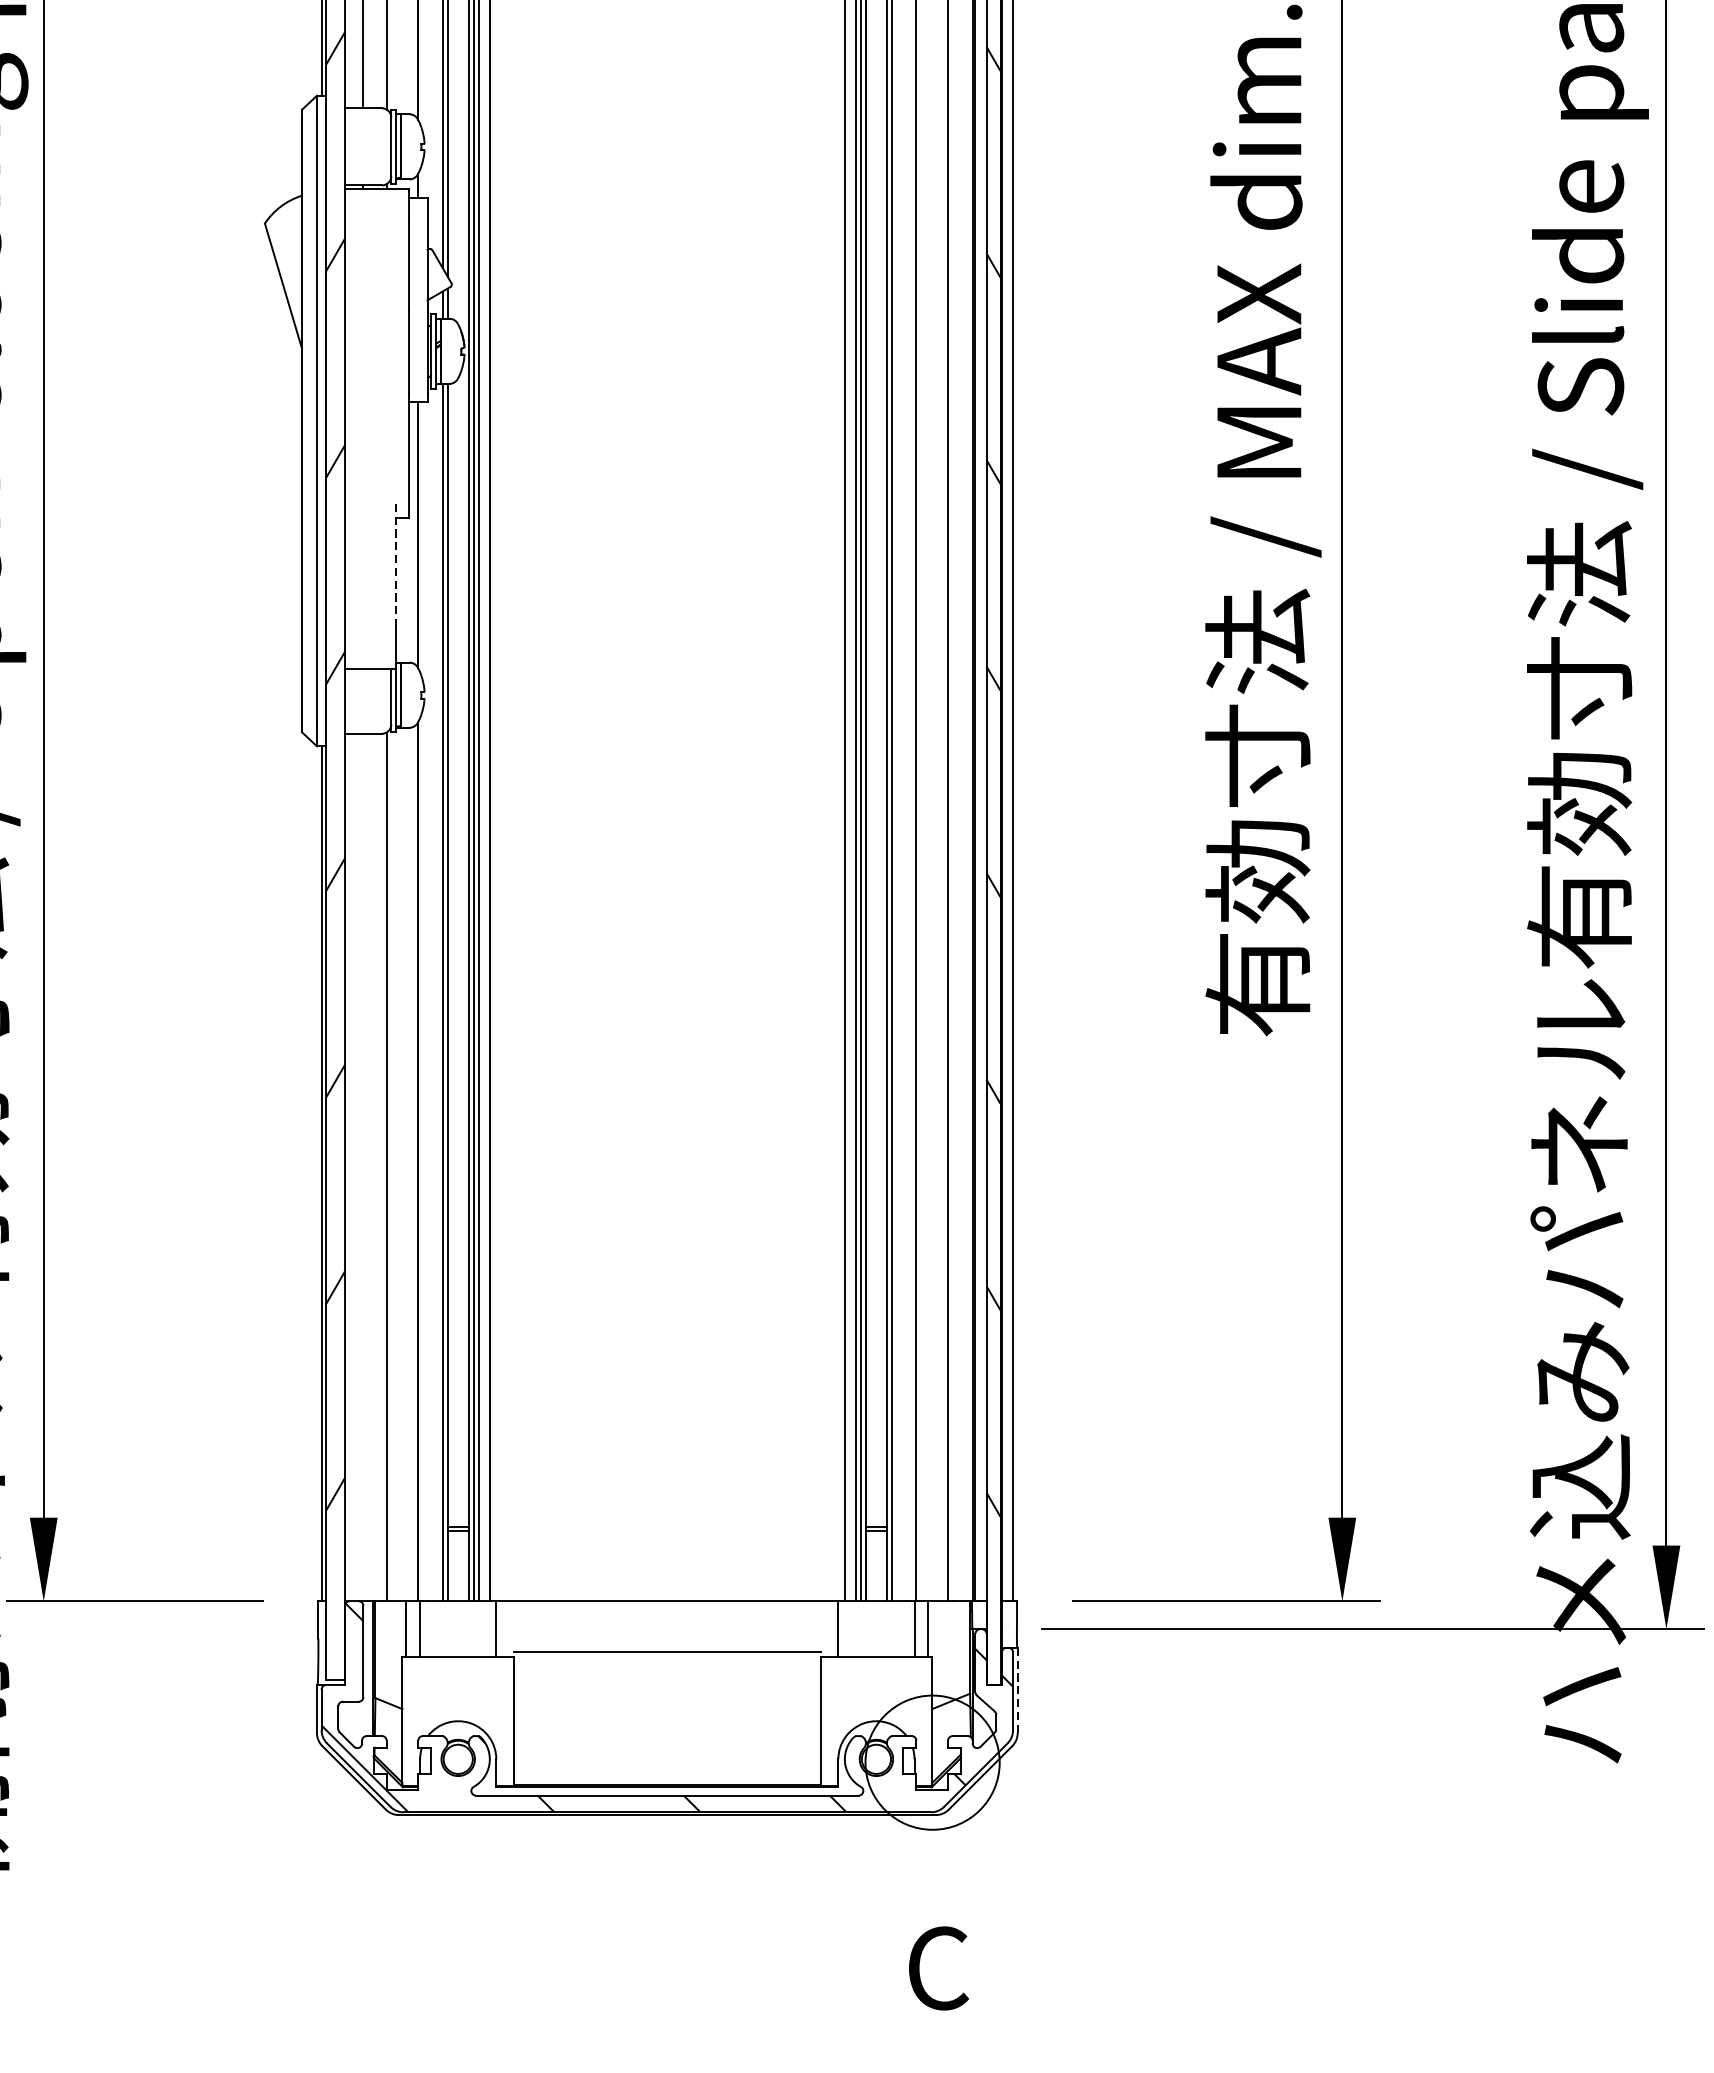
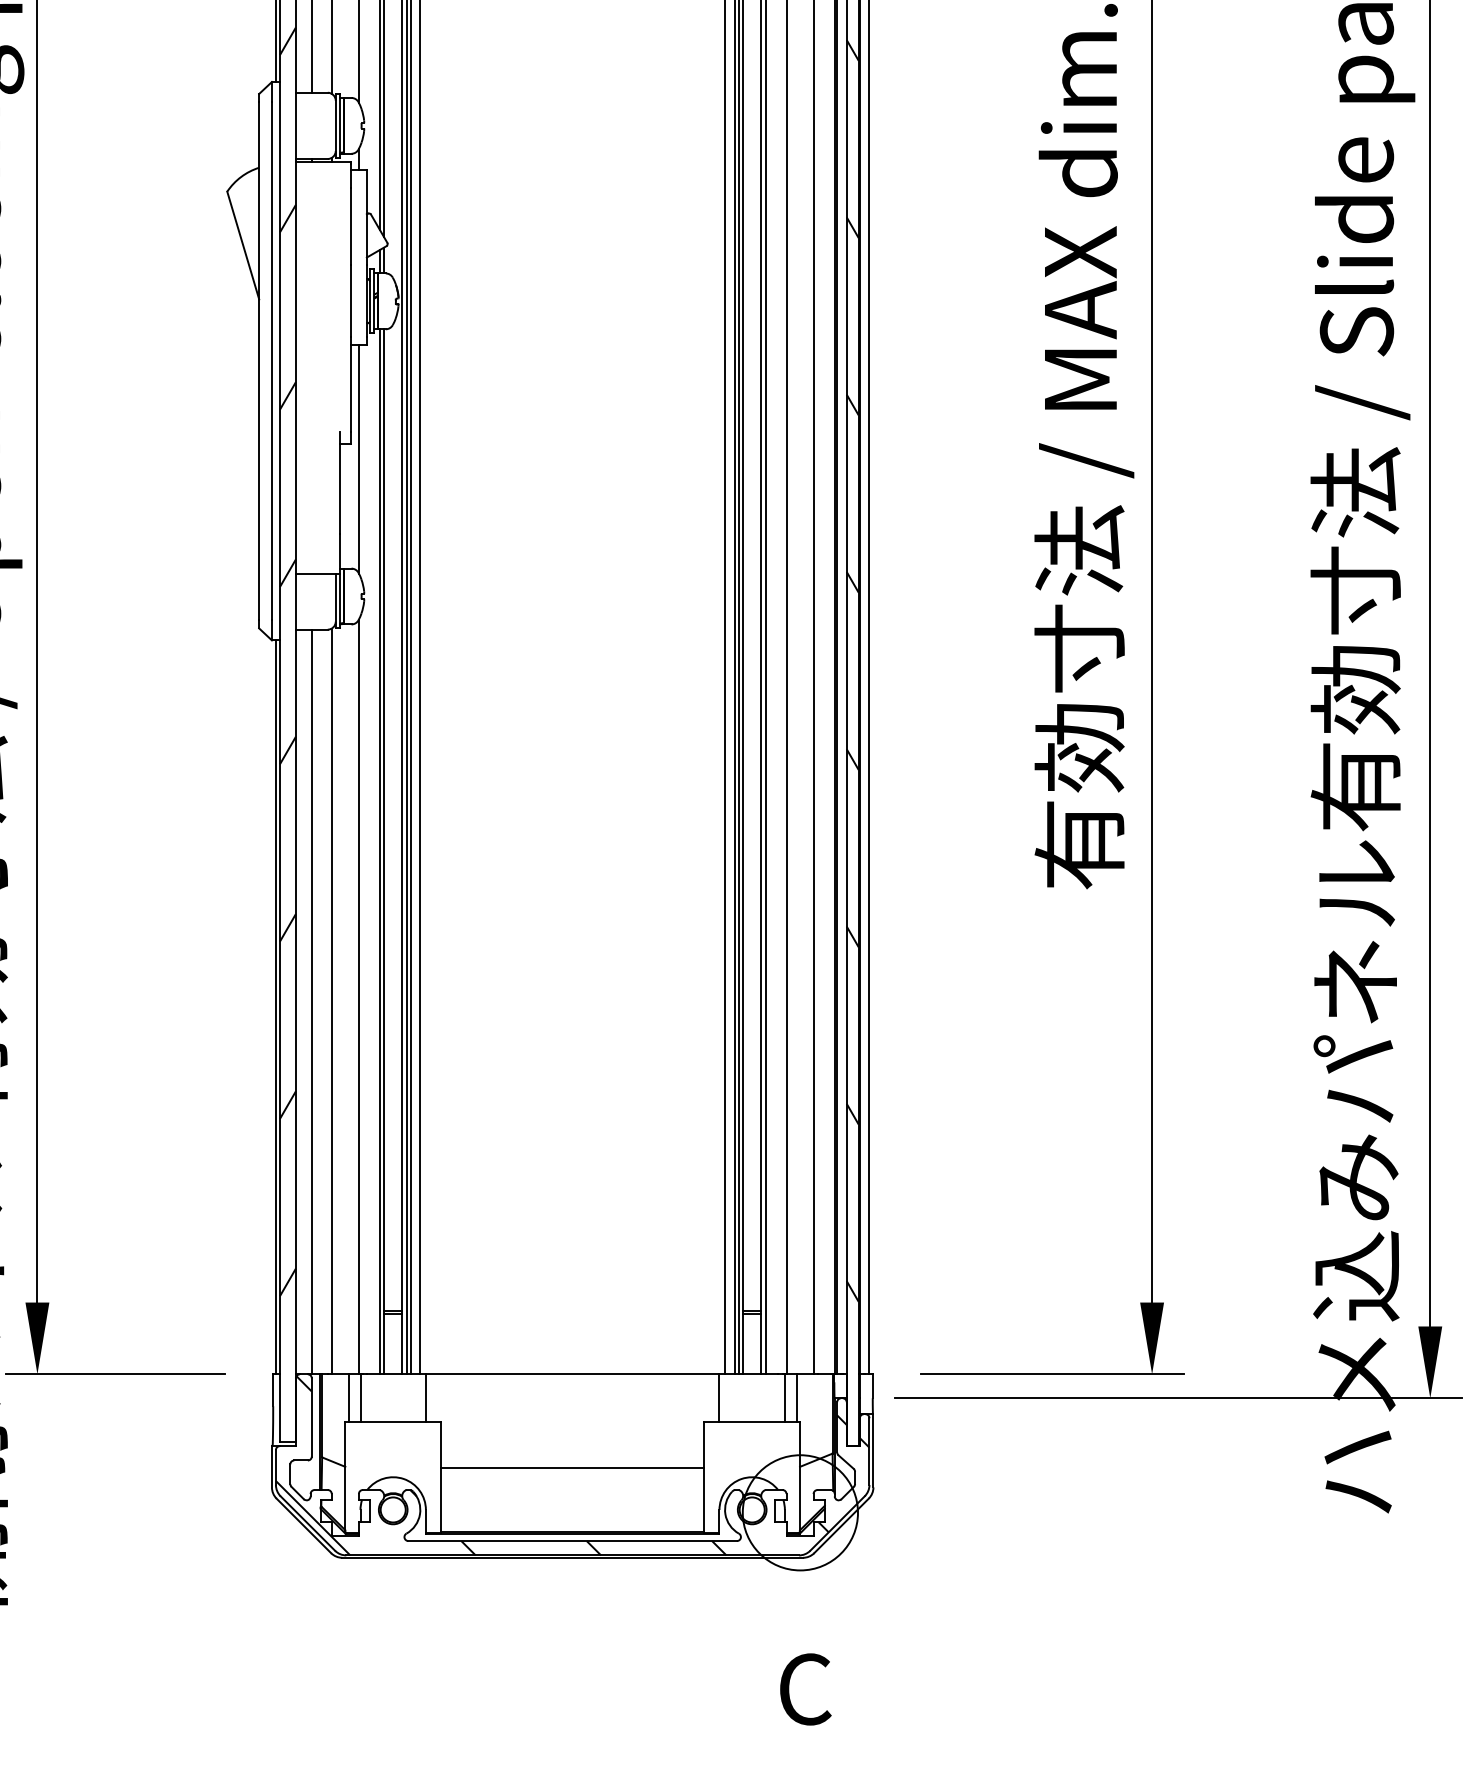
line: (395, 563) -> (339, 483), dashed -> solid
line: (363, 1166) -> (311, 1001), added
line: (667, 1652) -> (572, 1468), moved
line: (1017, 1690) -> (873, 1450), dashed -> solid

